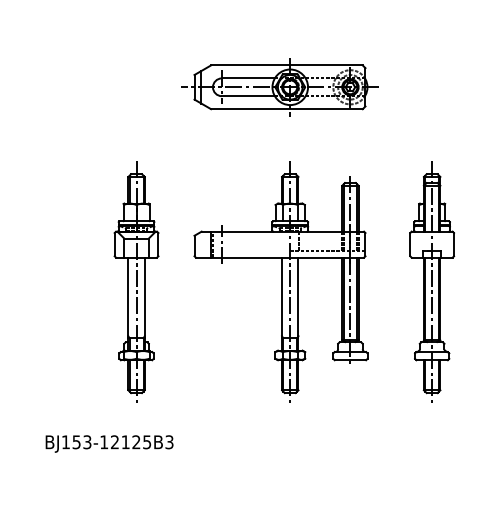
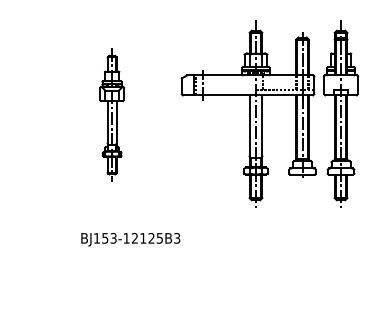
part: (136, 281) -> (112, 113), size x0.7
part: (280, 281) -> (248, 113), moved
text: (109, 443) -> (130, 239), moved

